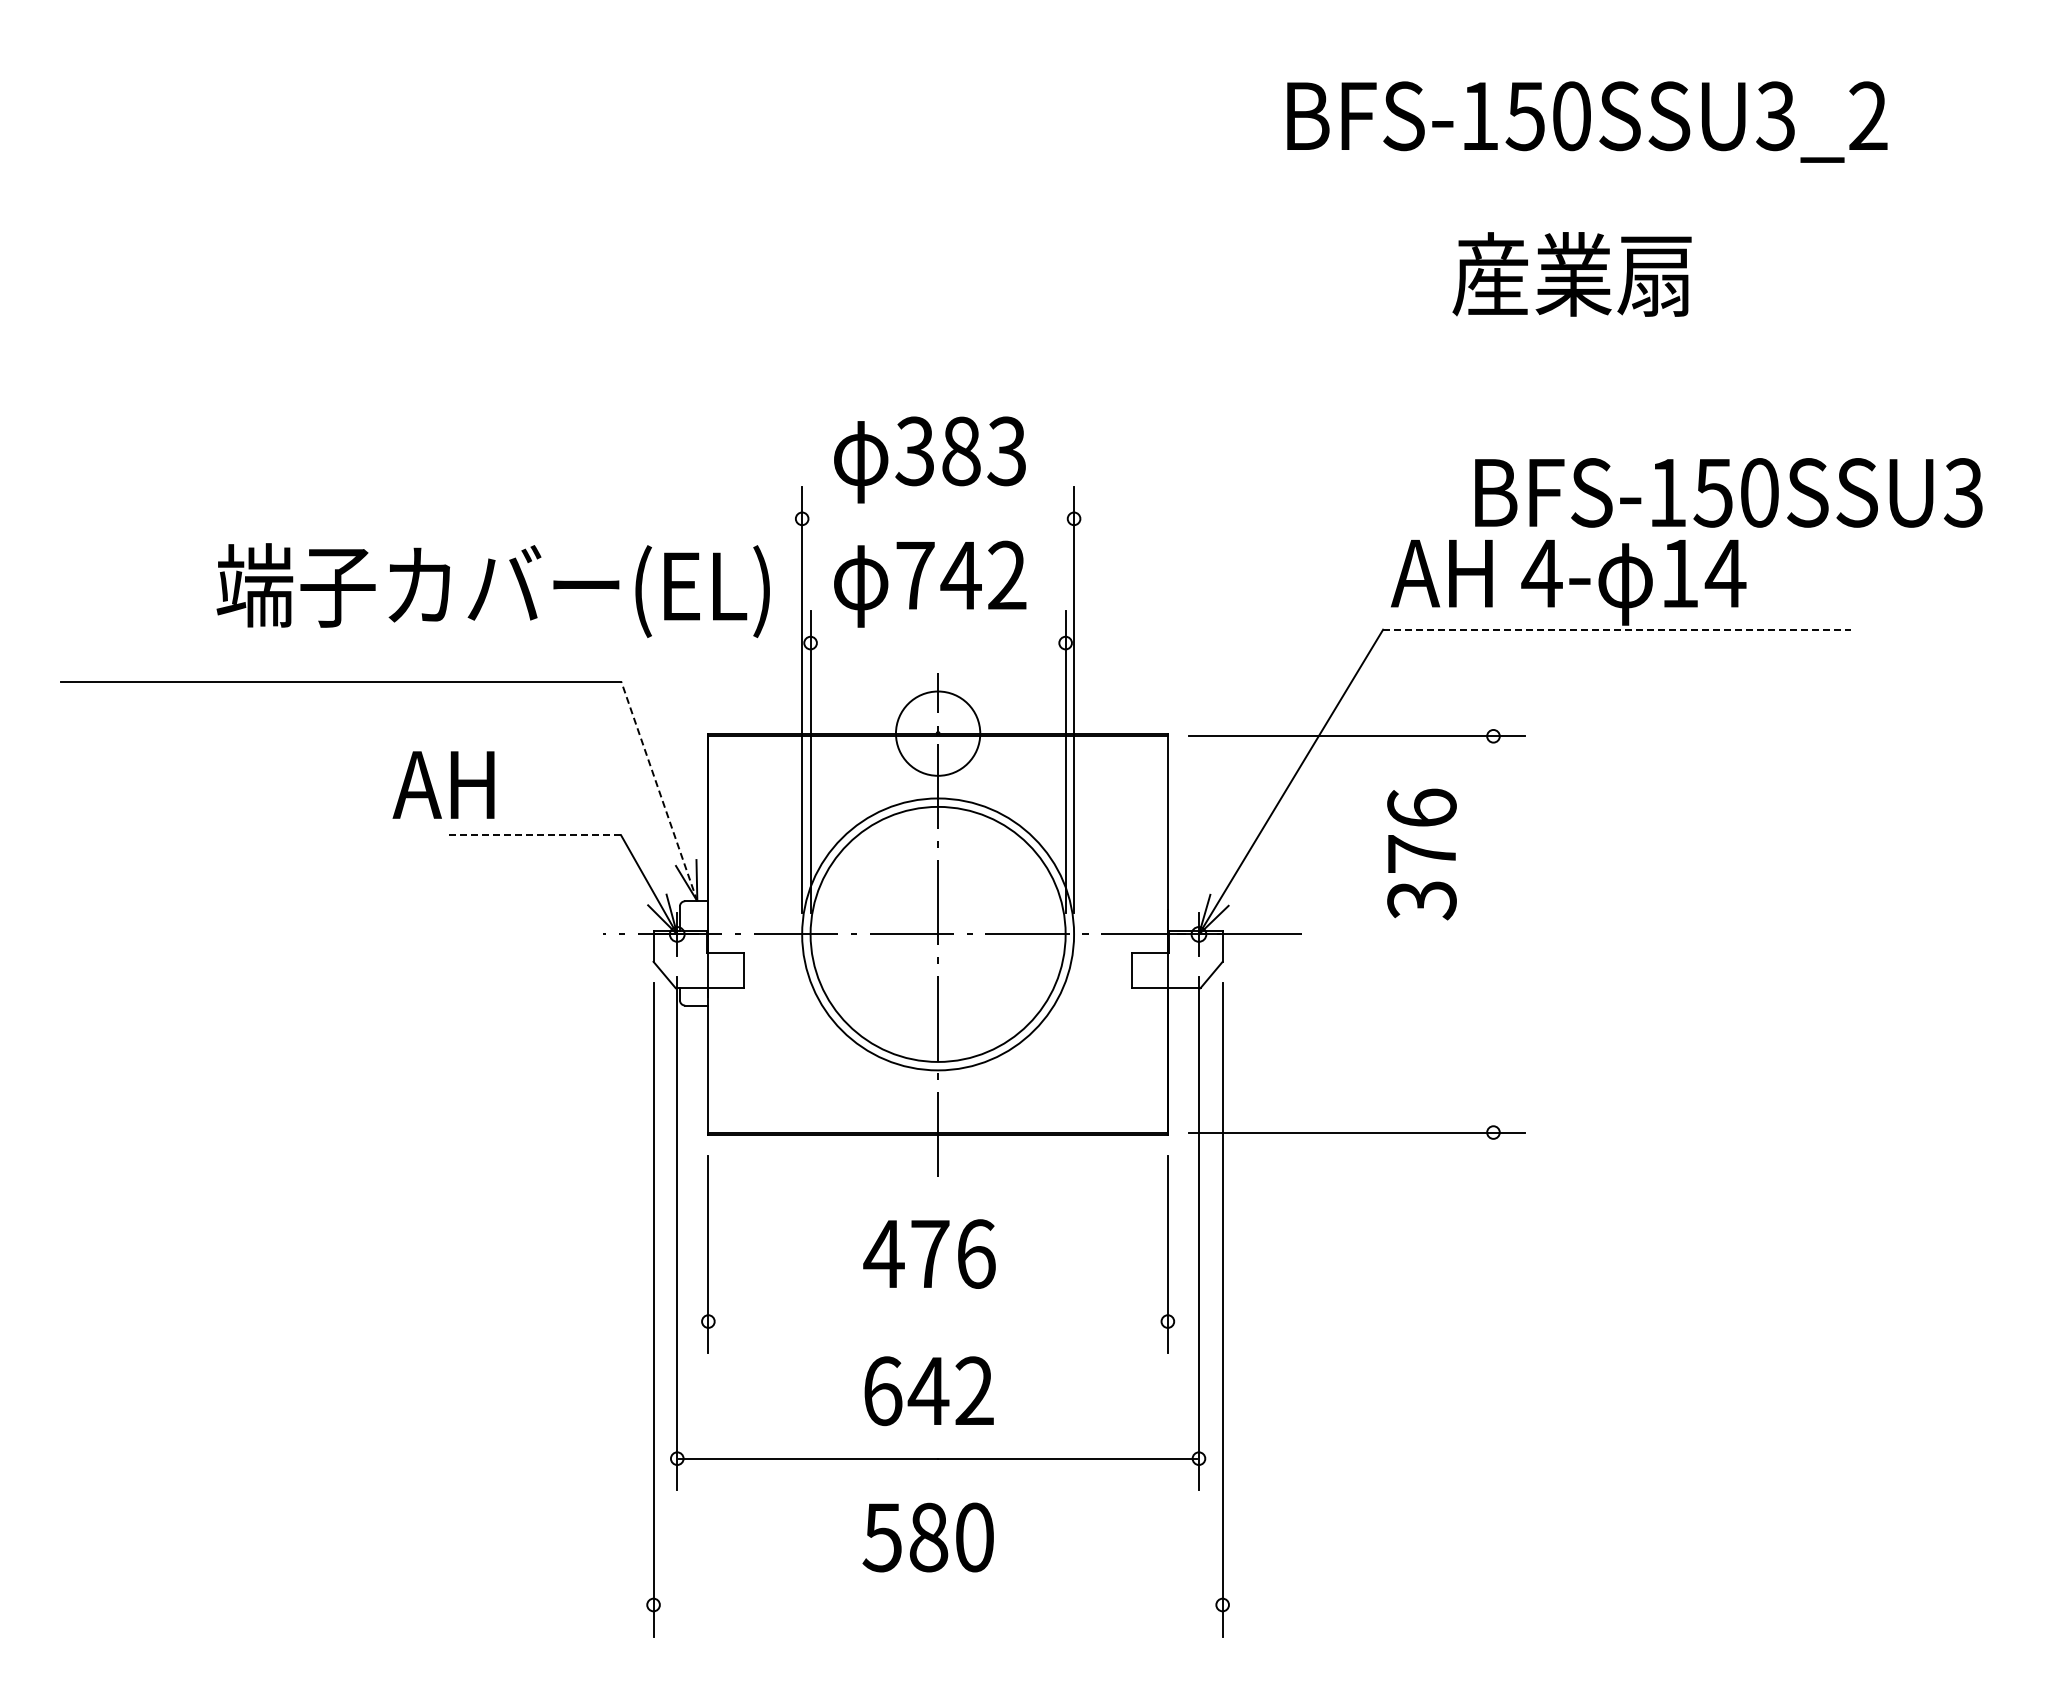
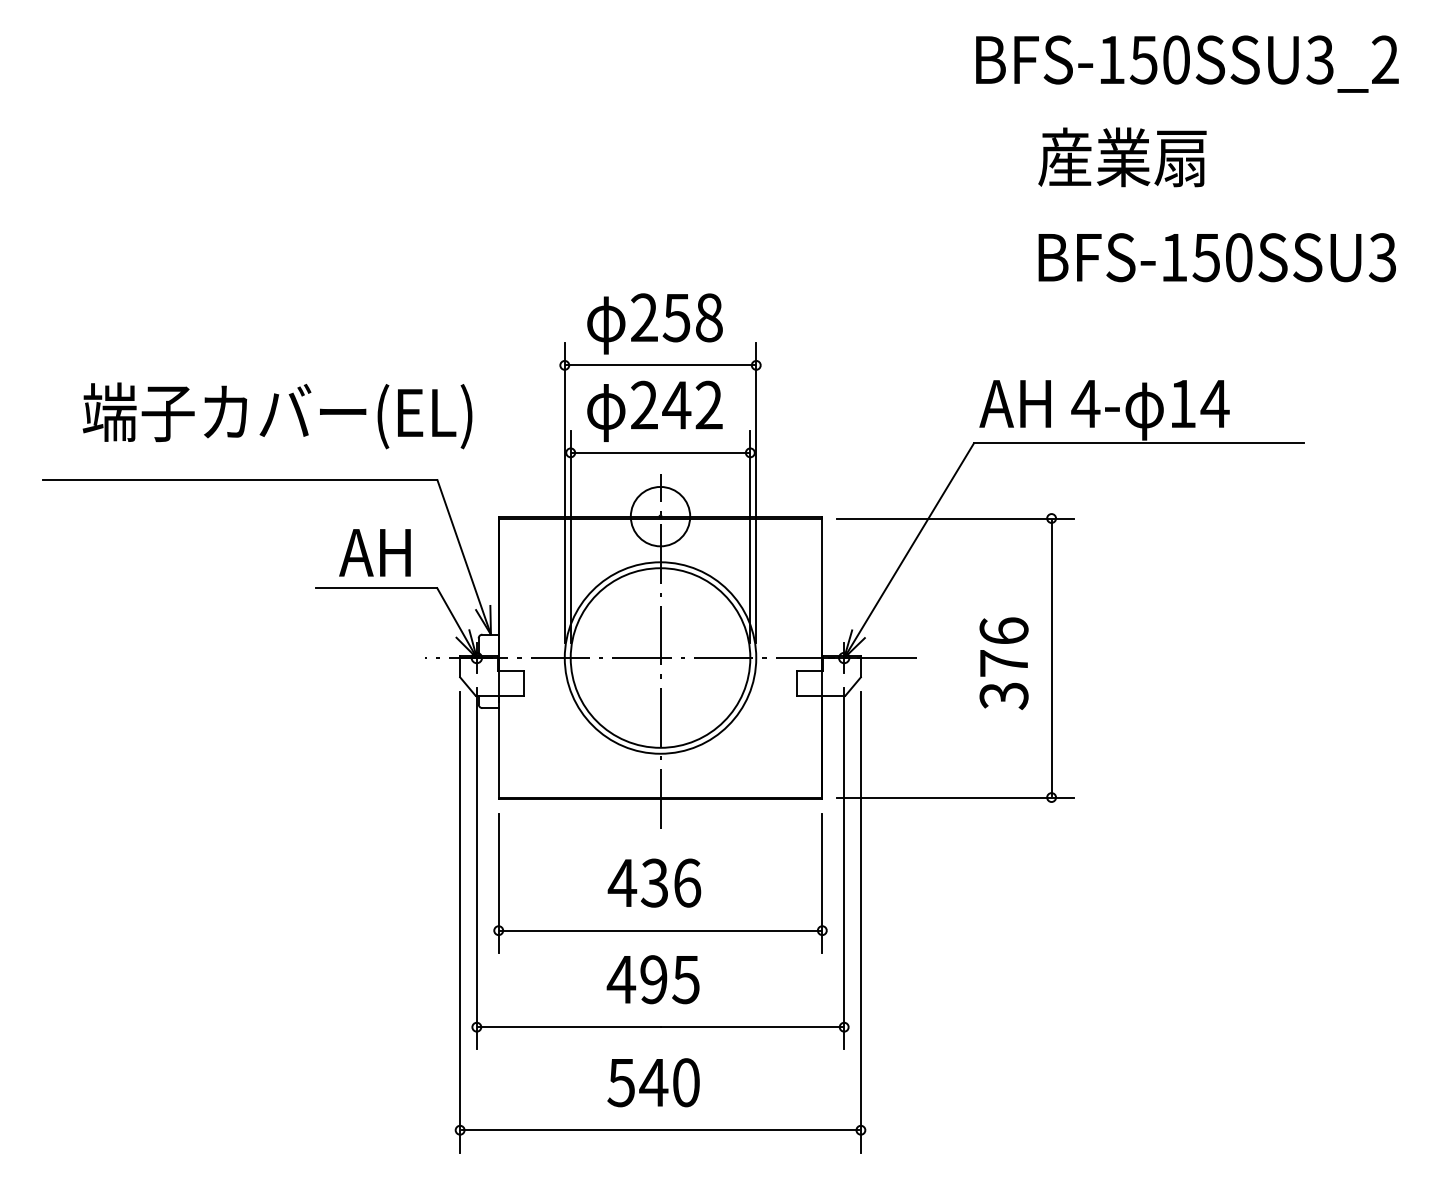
text: (1587, 121) -> (1187, 63), moved
text: (1571, 274) -> (1122, 157), moved
text: (960, 451) -> (676, 317), 383 -> 258
text: (1728, 492) -> (1217, 257), moved
line: (937, 518) -> (660, 365), added
text: (915, 574) -> (644, 404), 742 -> 242
text: (492, 590) -> (277, 415), moved
line: (1617, 629) -> (1138, 443), dashed -> solid
line: (937, 643) -> (660, 453), added
text: (443, 784) -> (374, 552), moved
line: (659, 791) -> (464, 557), dashed -> solid
line: (535, 835) -> (376, 588), dashed -> solid
text: (1421, 854) -> (1003, 663), moved
line: (1493, 934) -> (1051, 658), added
text: (929, 1253) -> (654, 882), 476 -> 436
line: (937, 1321) -> (660, 930), added
text: (927, 1391) -> (653, 979), 642 -> 495
text: (928, 1537) -> (653, 1082), 580 -> 540
line: (937, 1605) -> (660, 1130), added

